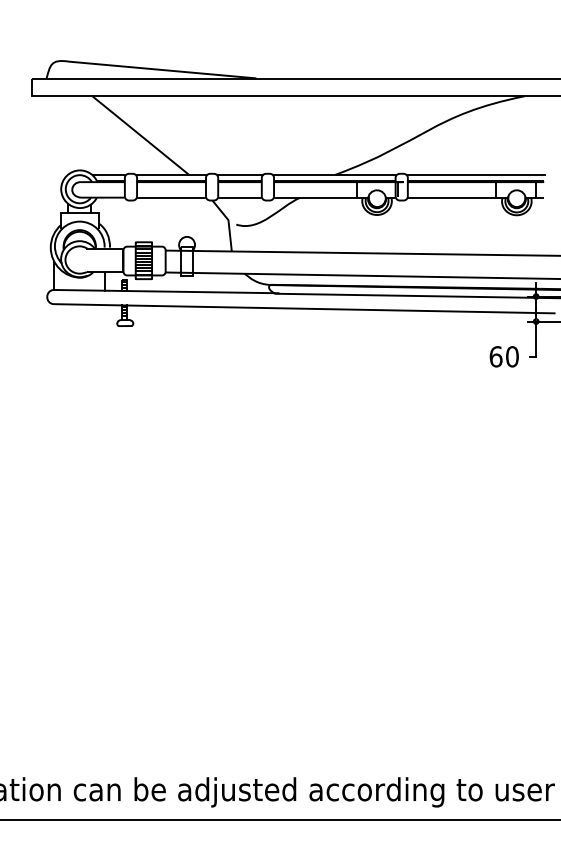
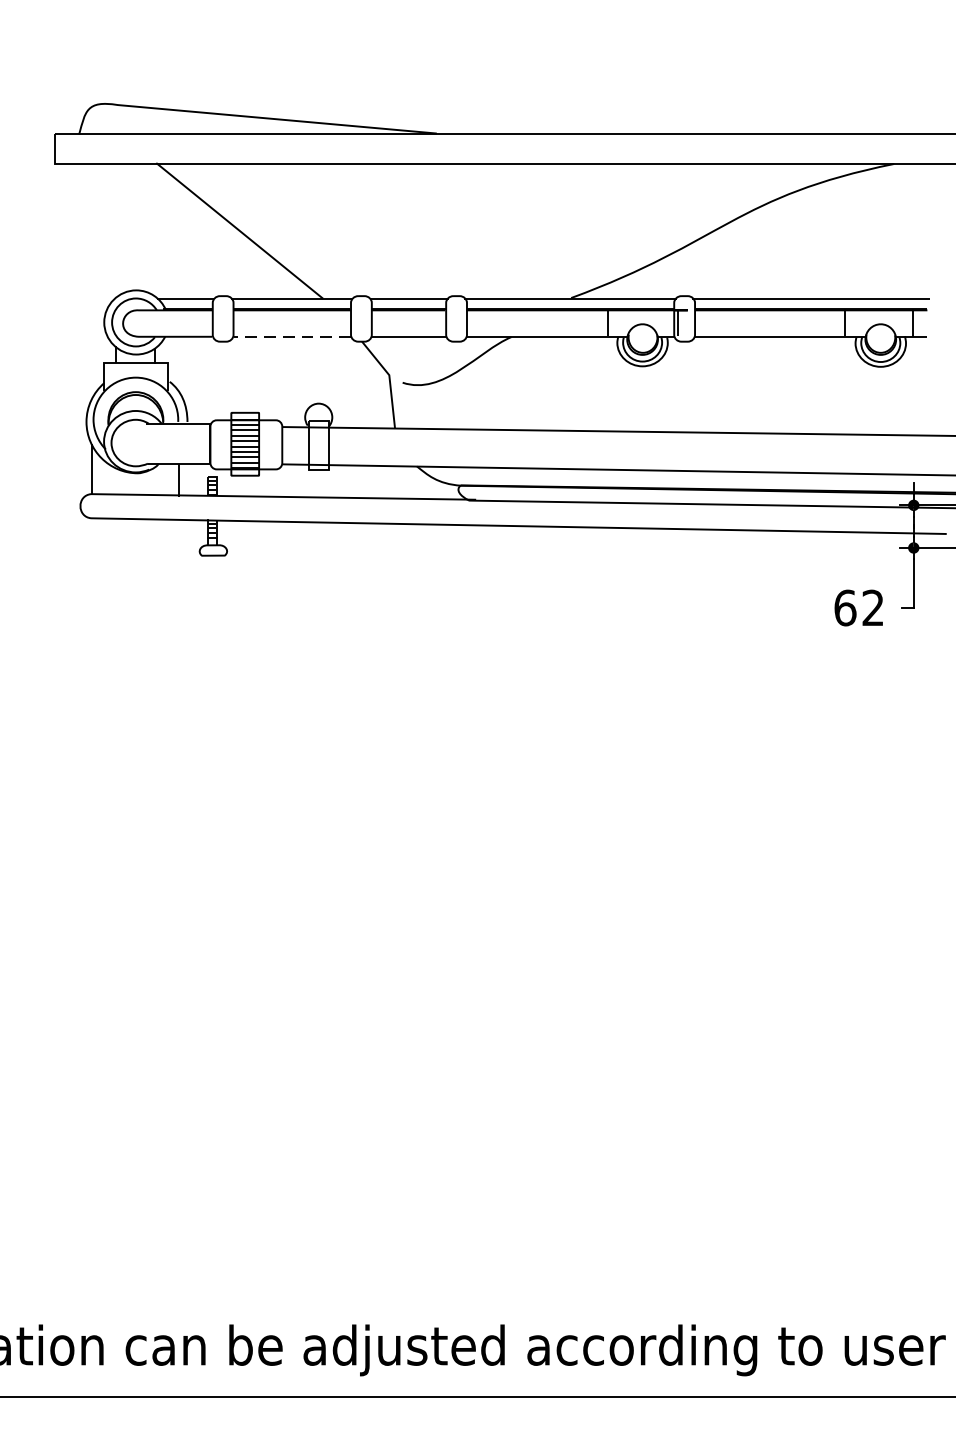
line: (171, 197) -> (292, 336), solid -> dashed
text: (512, 356) -> (873, 607), 60 -> 62

